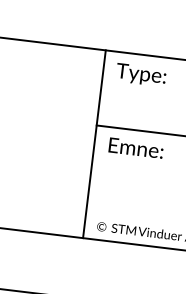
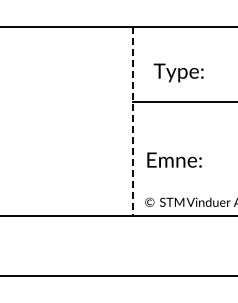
text: (141, 74) -> (178, 72), moved
line: (94, 144) -> (132, 121), solid -> dashed
text: (136, 147) -> (174, 159), moved

